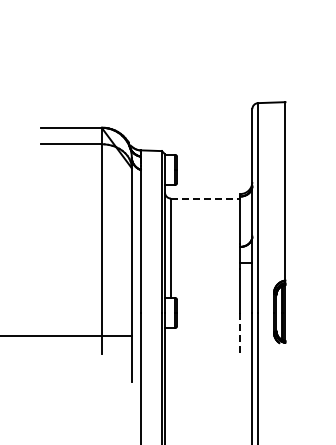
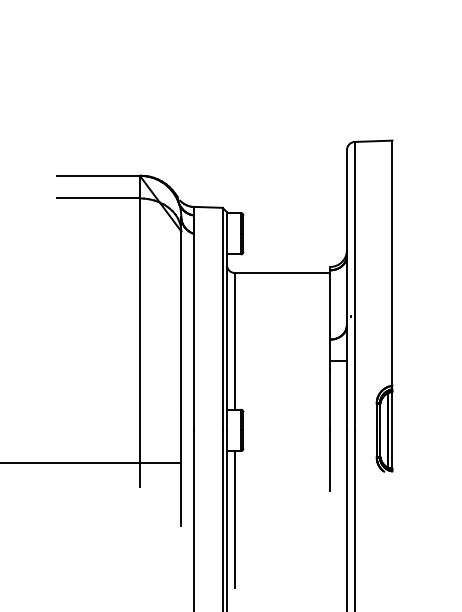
line: (205, 198) -> (282, 273), dashed -> solid
line: (240, 335) -> (330, 461), dashed -> solid
line: (171, 377) -> (235, 519), added

